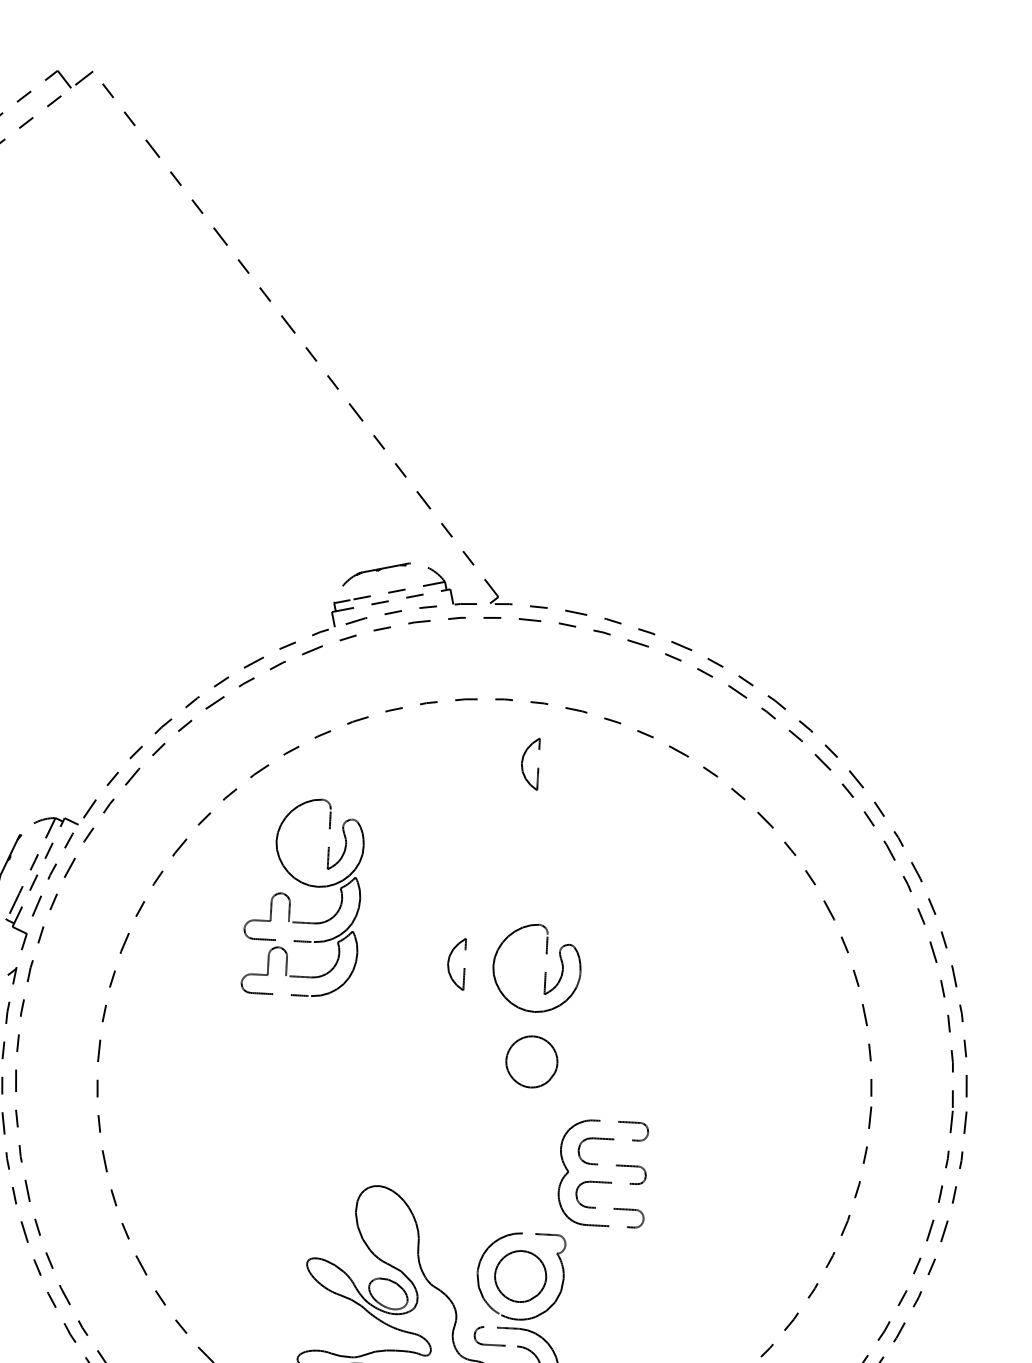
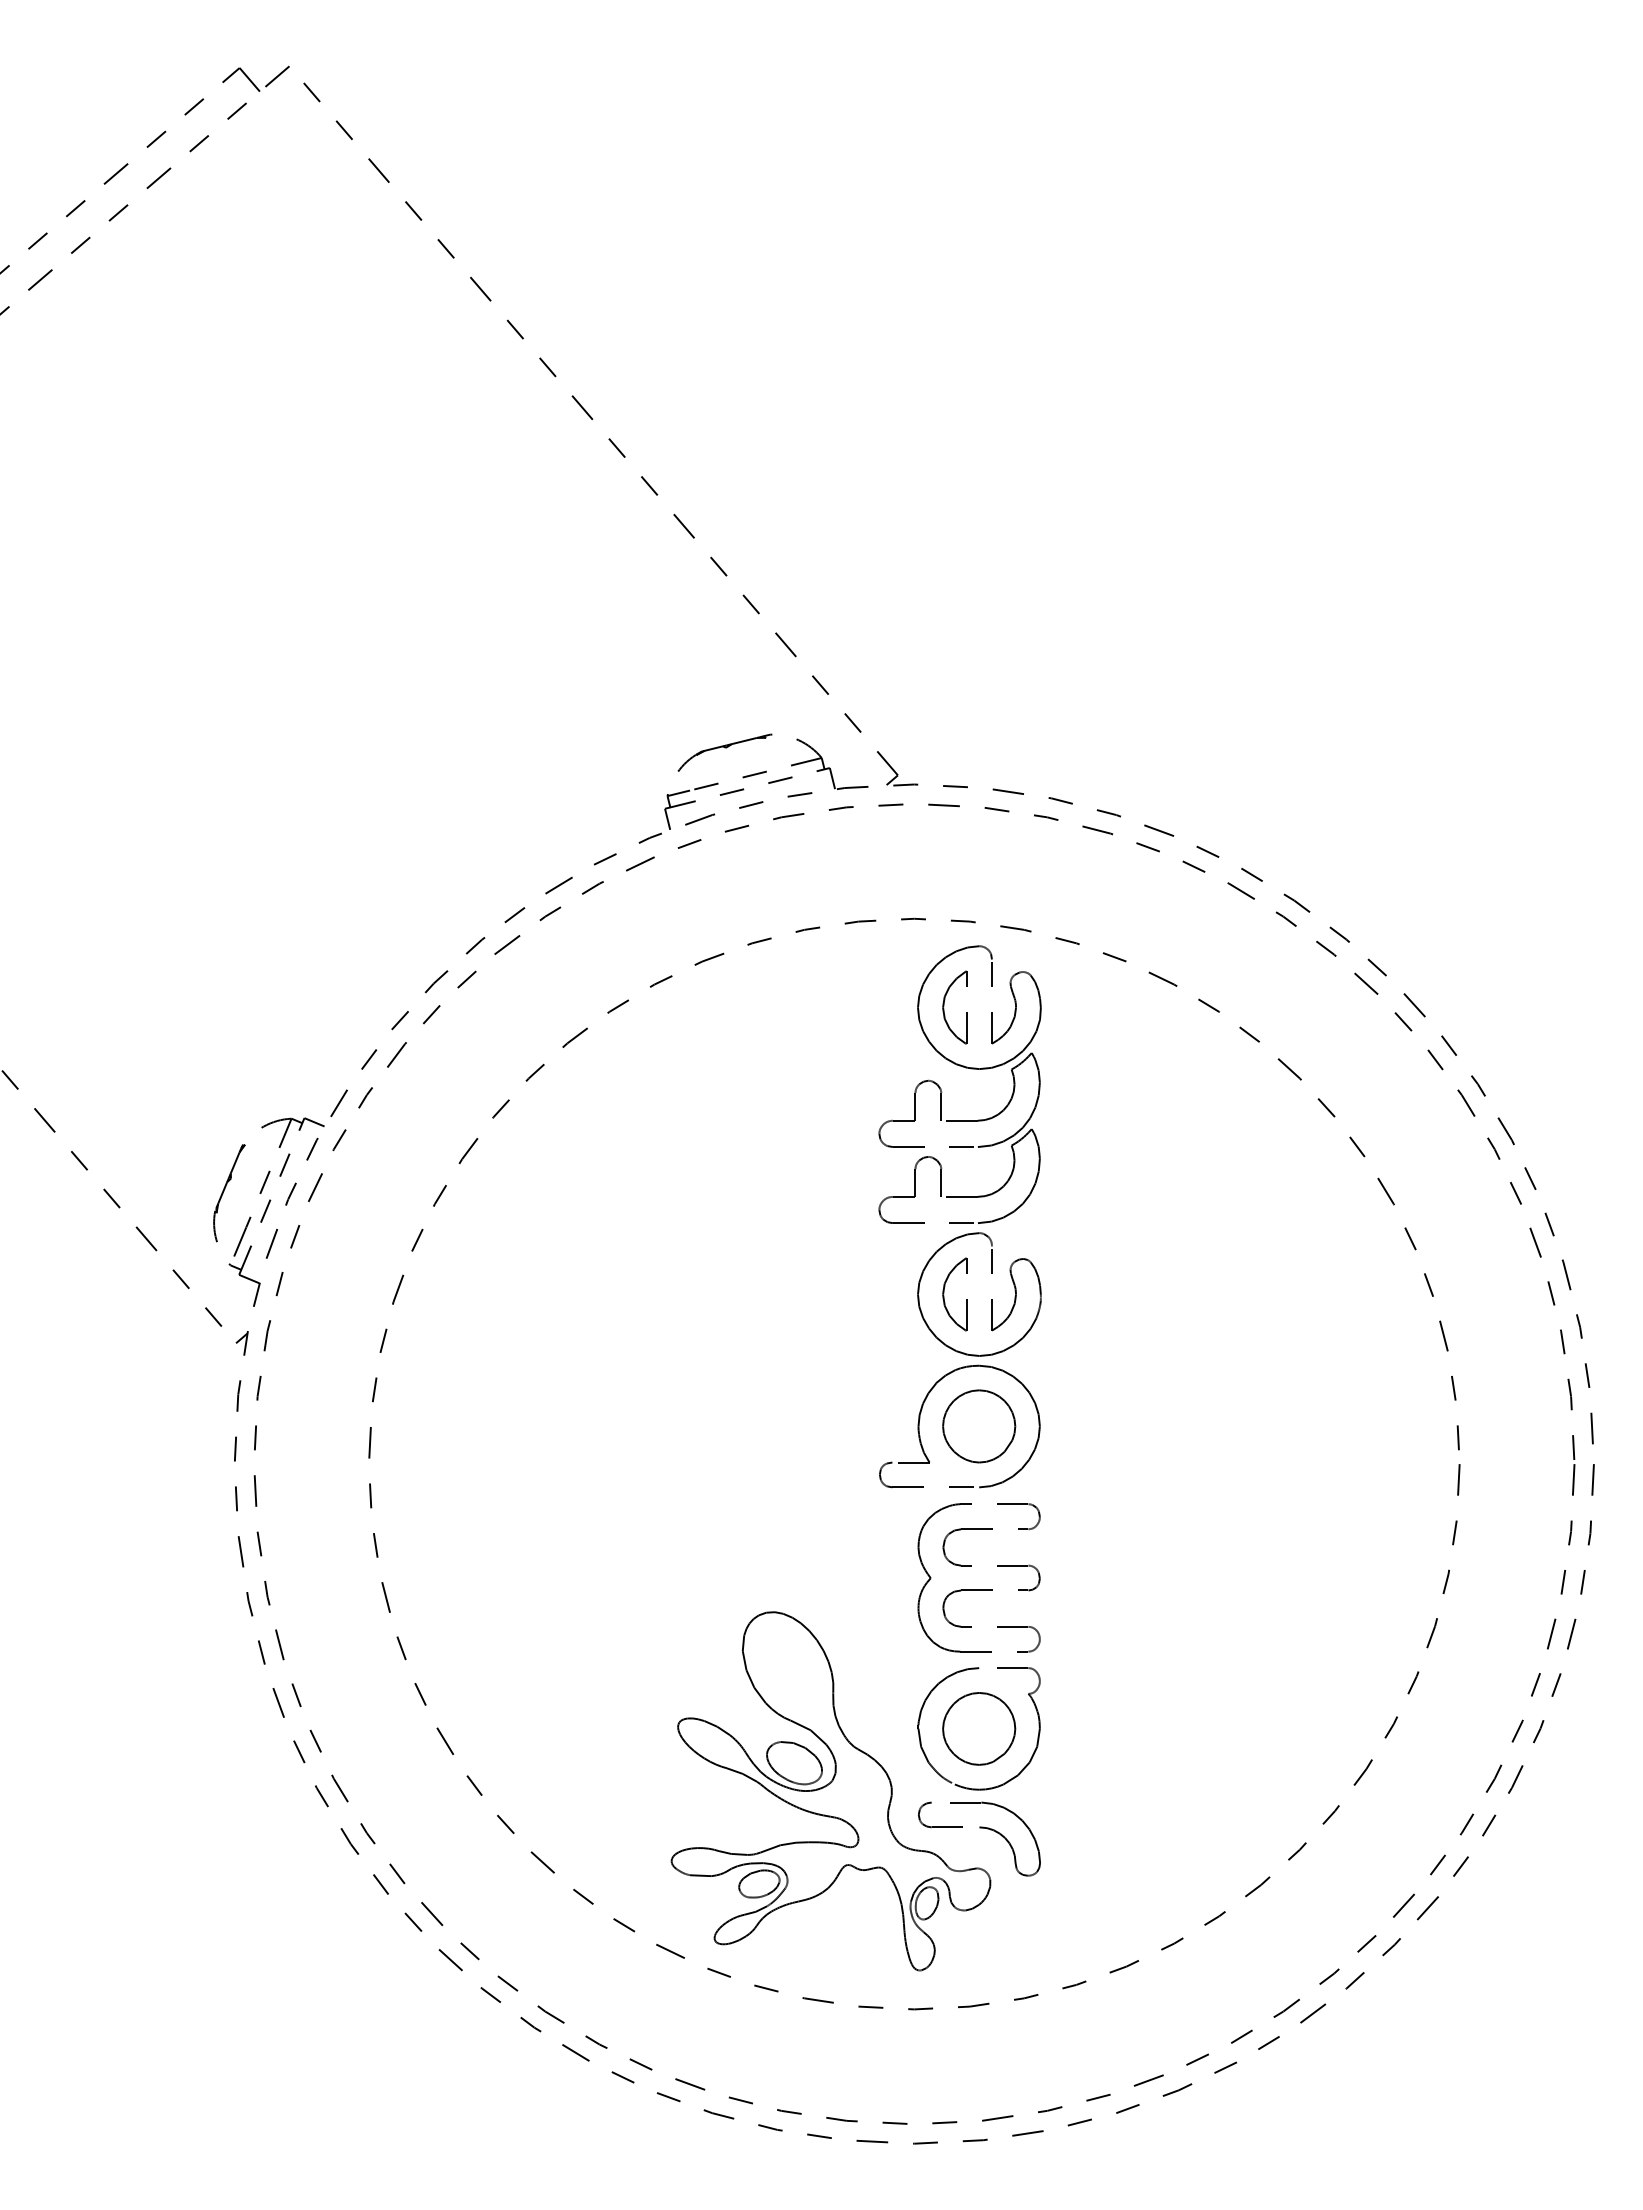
part: (308, 885) -> (965, 1068), moved
part: (449, 963) -> (944, 1293), moved
part: (490, 1054) -> (920, 1419), added
part: (601, 1181) -> (978, 1589), moved

